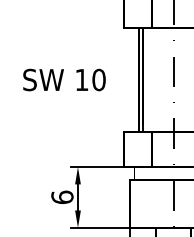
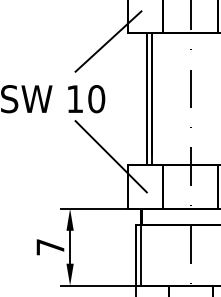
line: (108, 34) -> (108, 41), added
line: (110, 125) -> (111, 156), added
text: (62, 197) -> (50, 247), 6 -> 7
line: (134, 203) -> (141, 254), added

